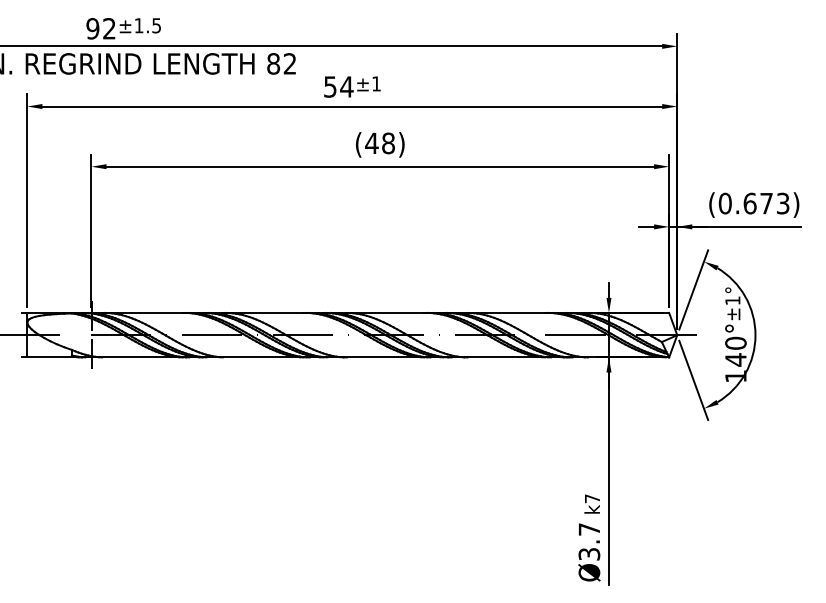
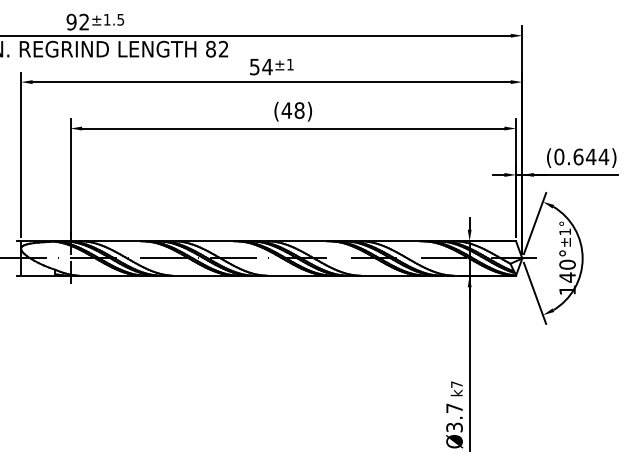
text: (774, 203) -> (597, 156), (0.673) -> (0.644)

